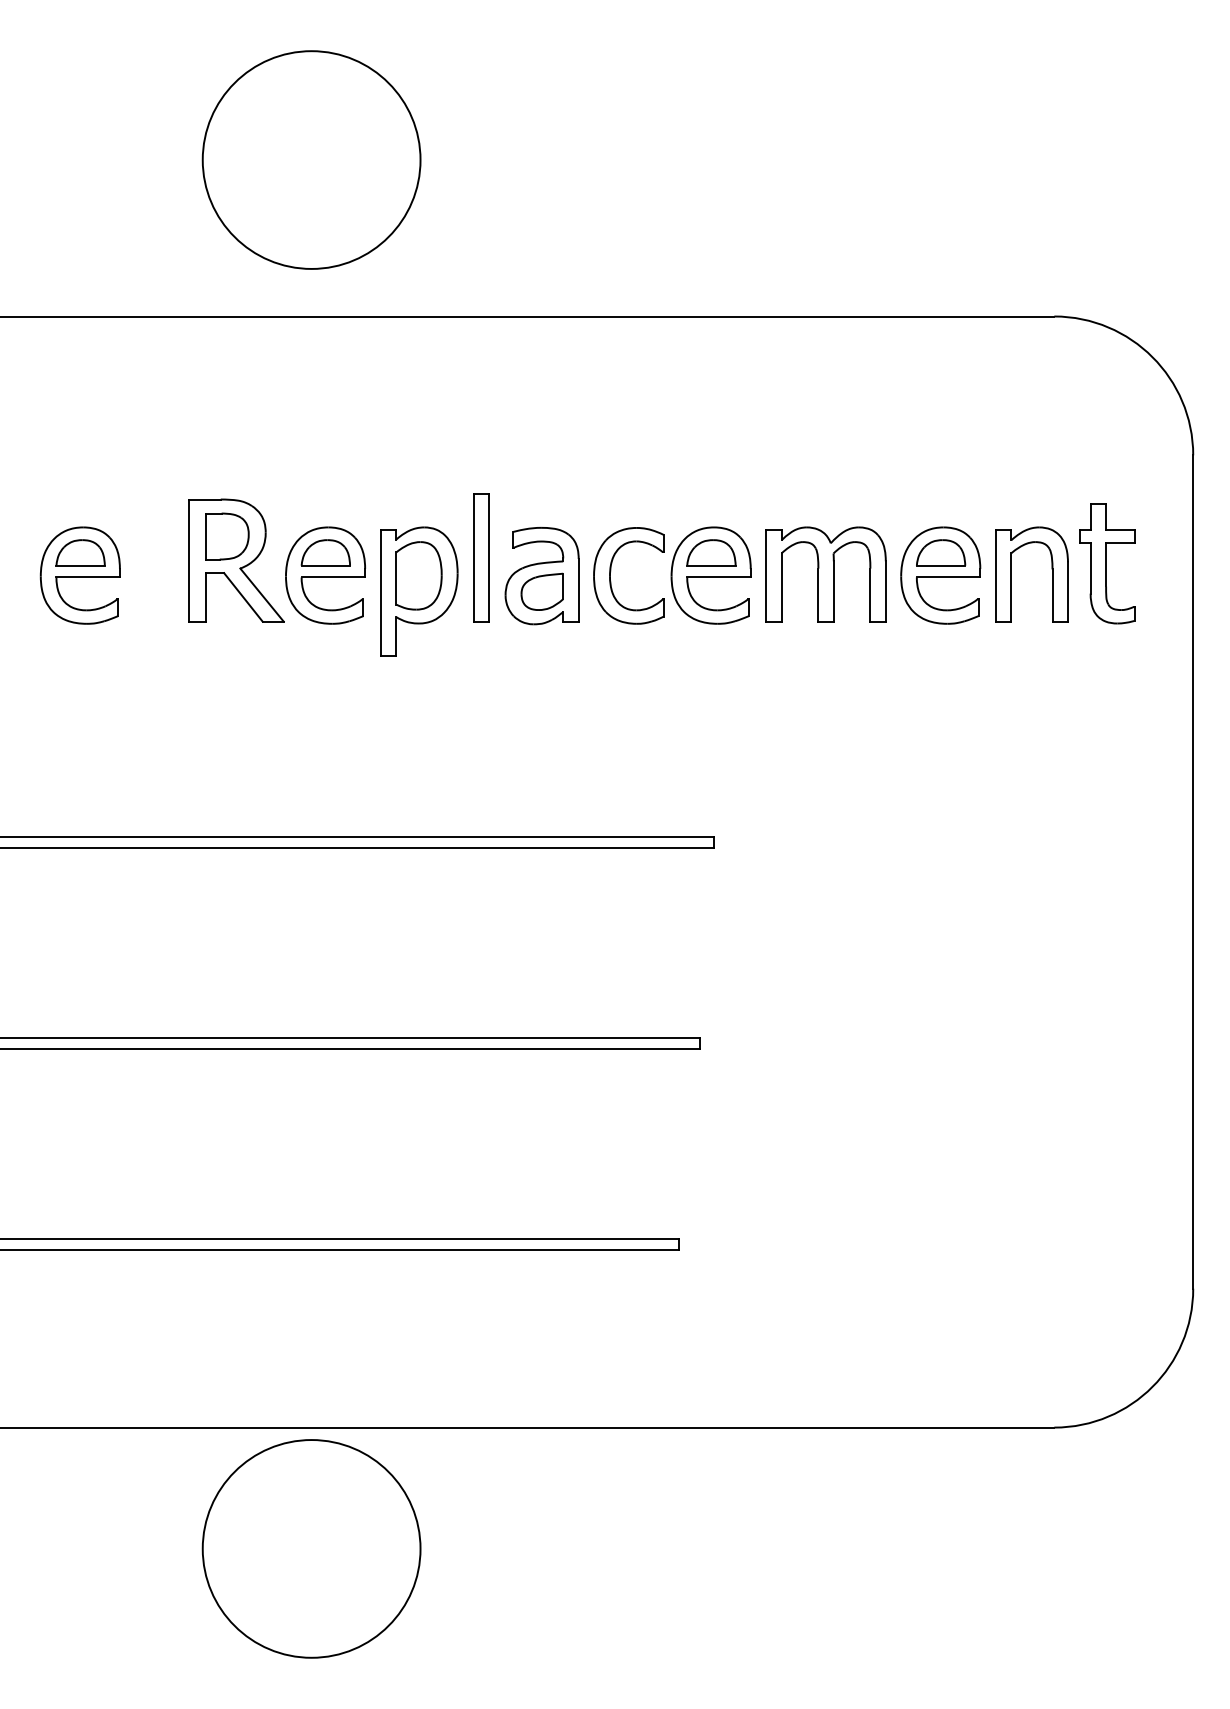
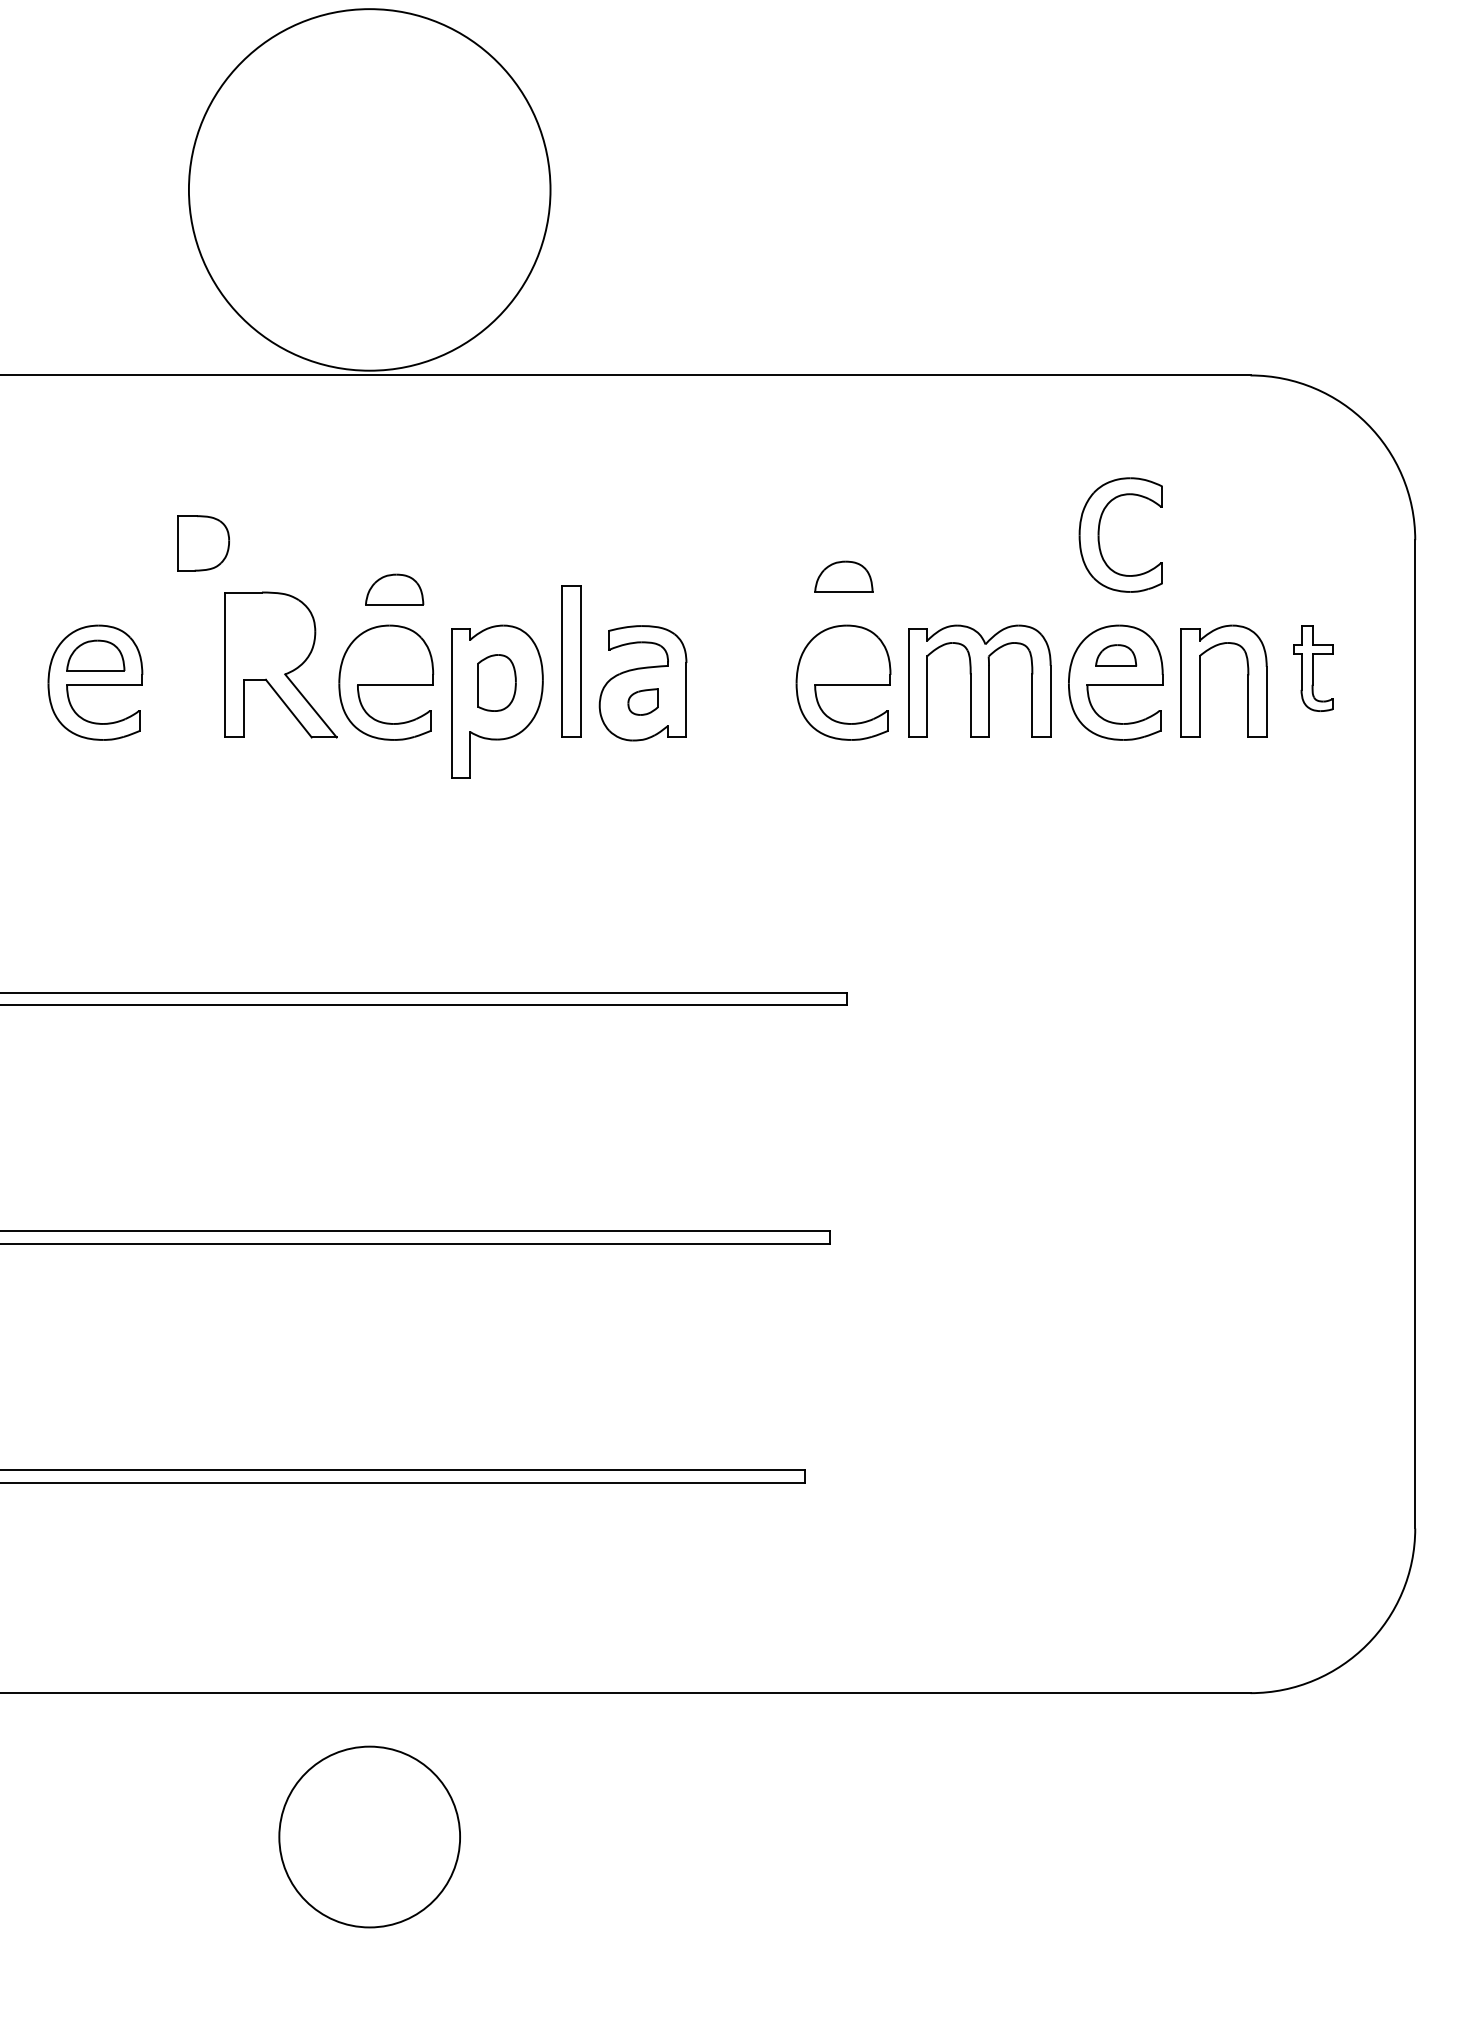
circle: (311, 159) -> (369, 189), size x1.4
part: (227, 536) -> (203, 543), moved
part: (325, 552) -> (394, 589), moved
part: (711, 552) -> (843, 576), moved
part: (940, 552) -> (1115, 655), size x0.7
part: (1107, 563) -> (1313, 668), size x0.6
part: (418, 575) -> (496, 682), size x0.7
part: (610, 575) -> (1099, 534), moved
part: (541, 591) -> (642, 701), size x0.6
circle: (311, 1548) -> (369, 1836), size x0.7

